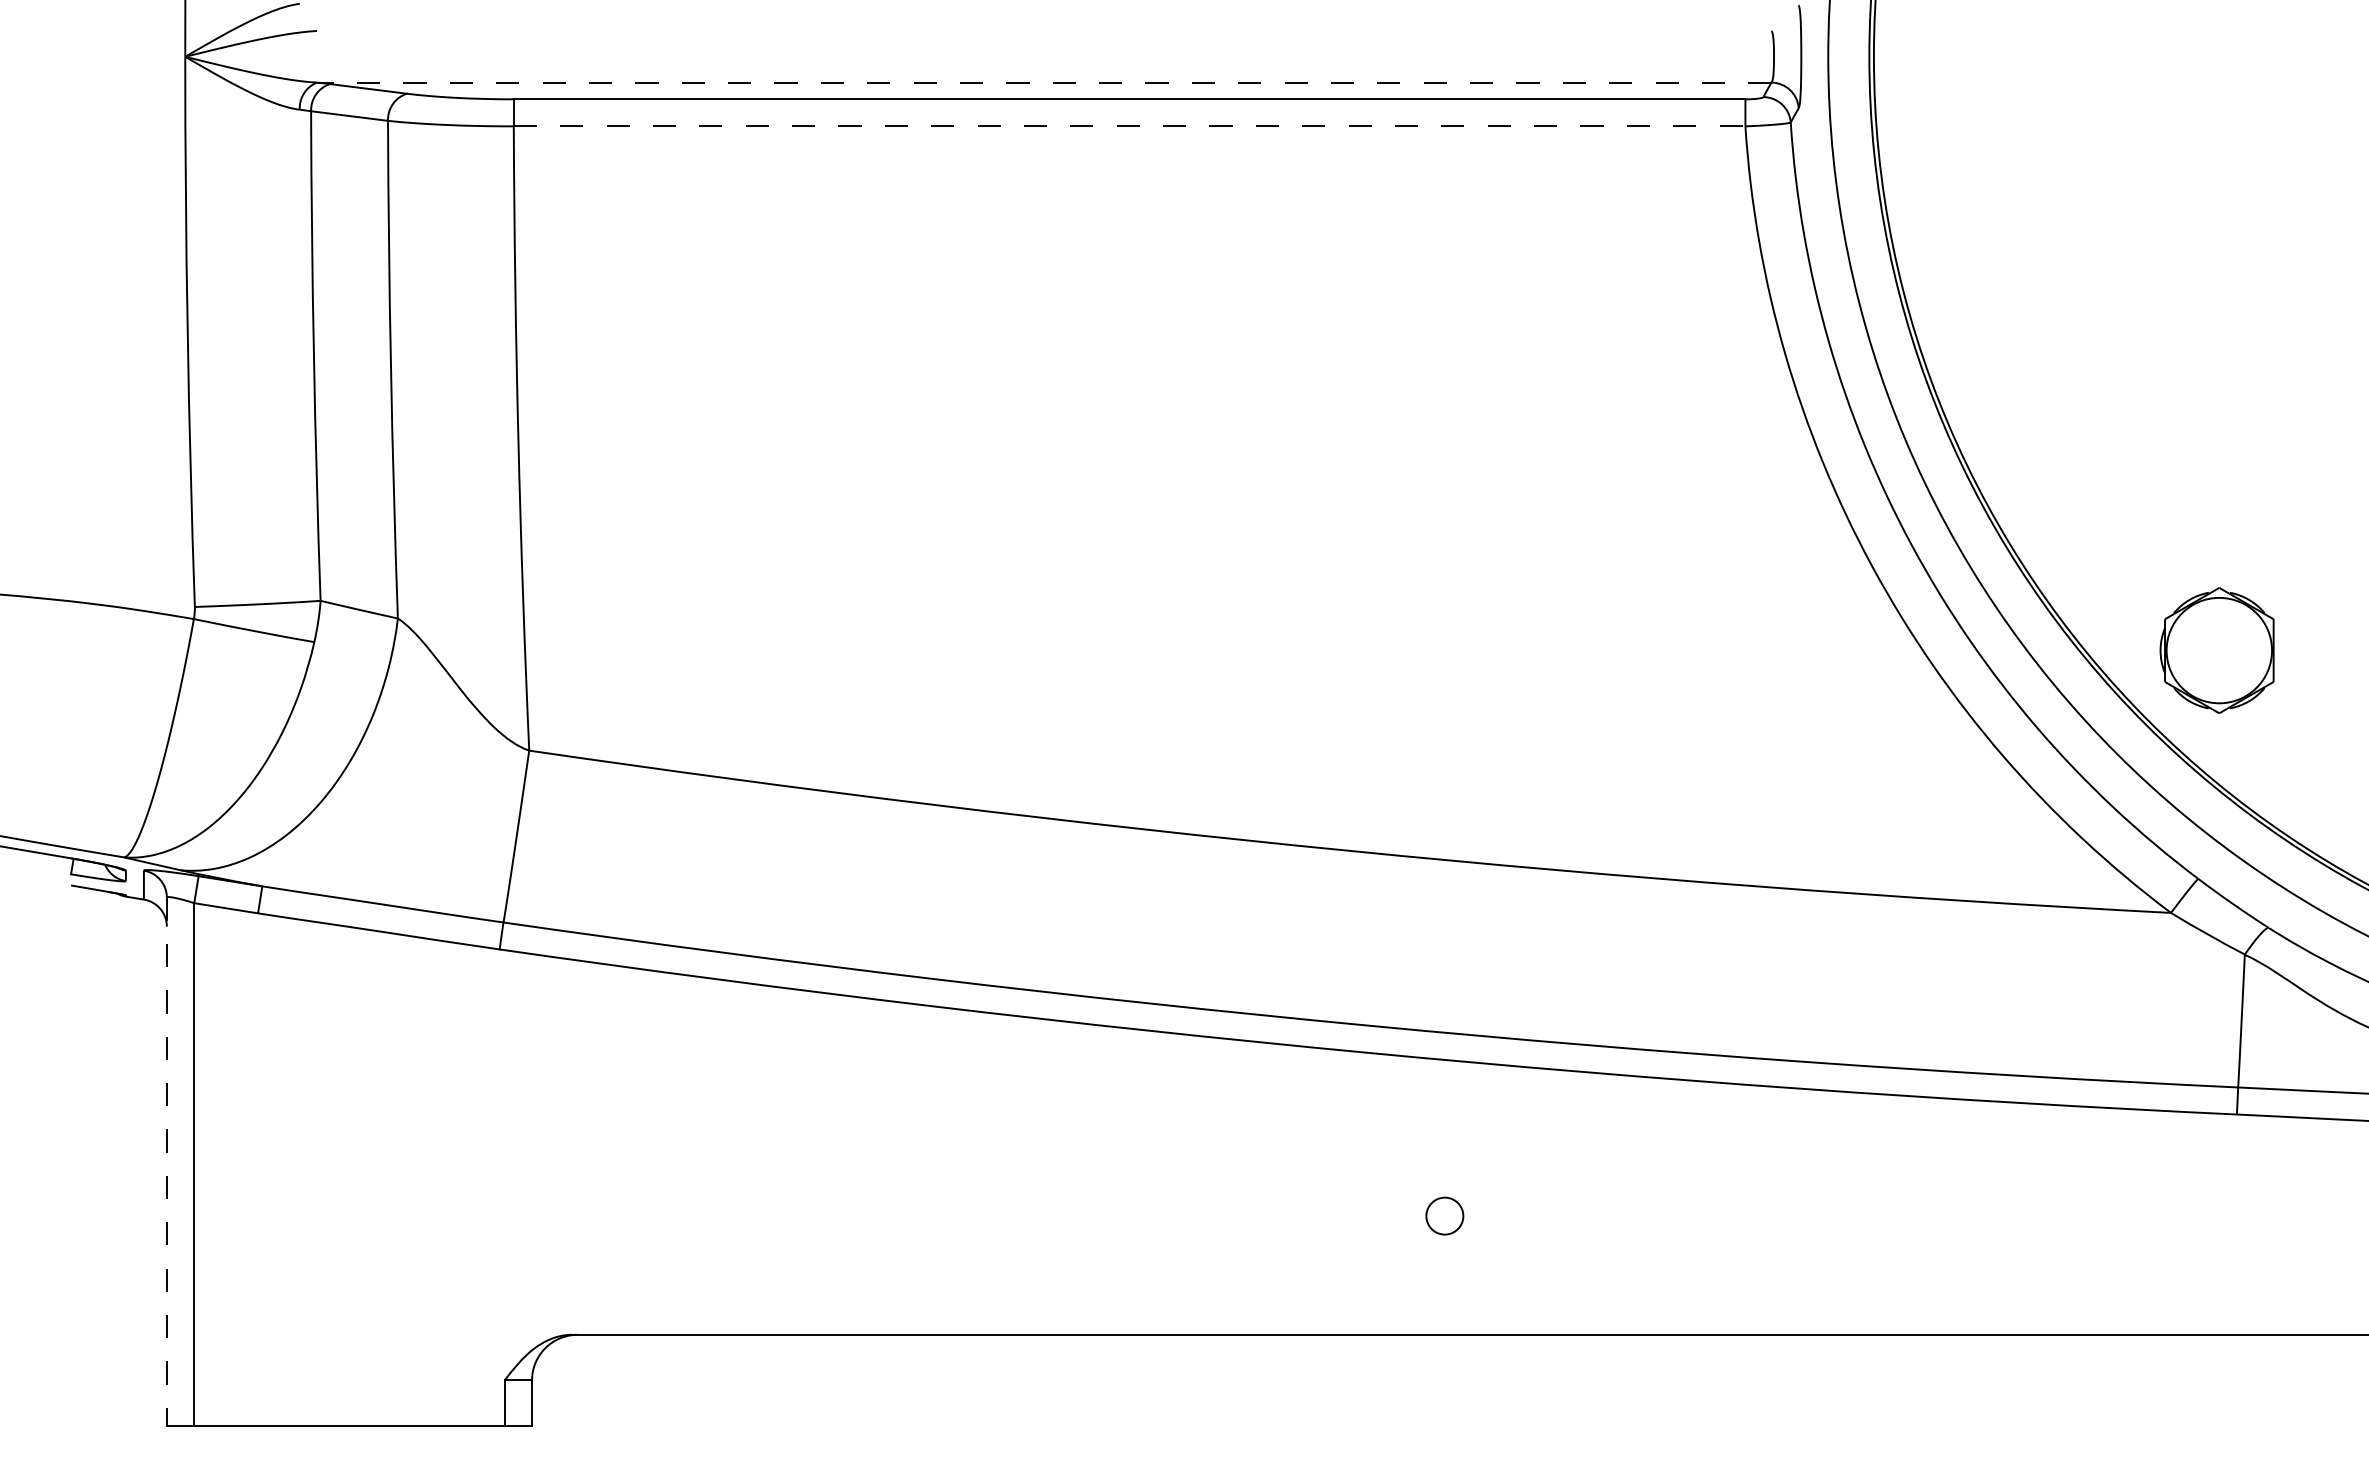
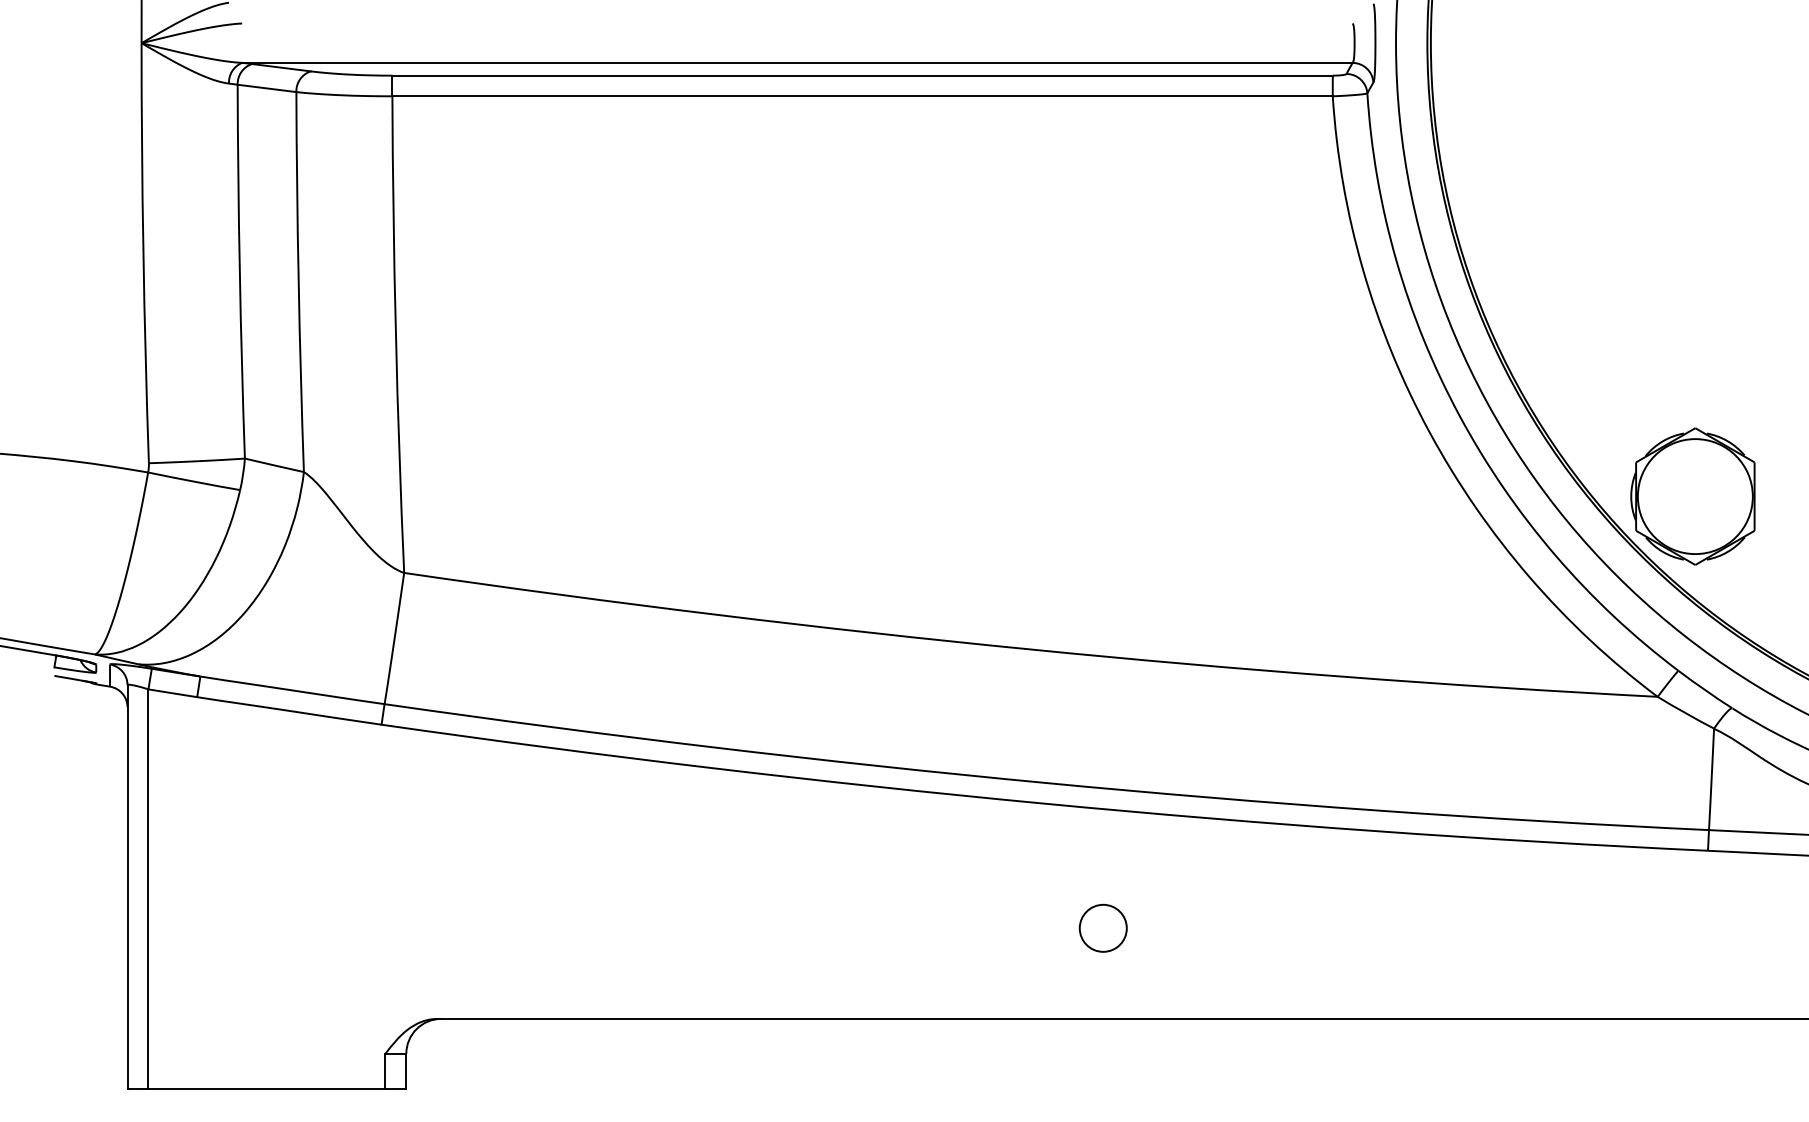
line: (1043, 82) -> (796, 62), dashed -> solid
line: (1129, 126) -> (862, 96), dashed -> solid
part: (2216, 650) -> (1692, 496), size x1.43
line: (166, 1162) -> (127, 887), dashed -> solid
circle: (1444, 1215) -> (1103, 927), size x1.67

